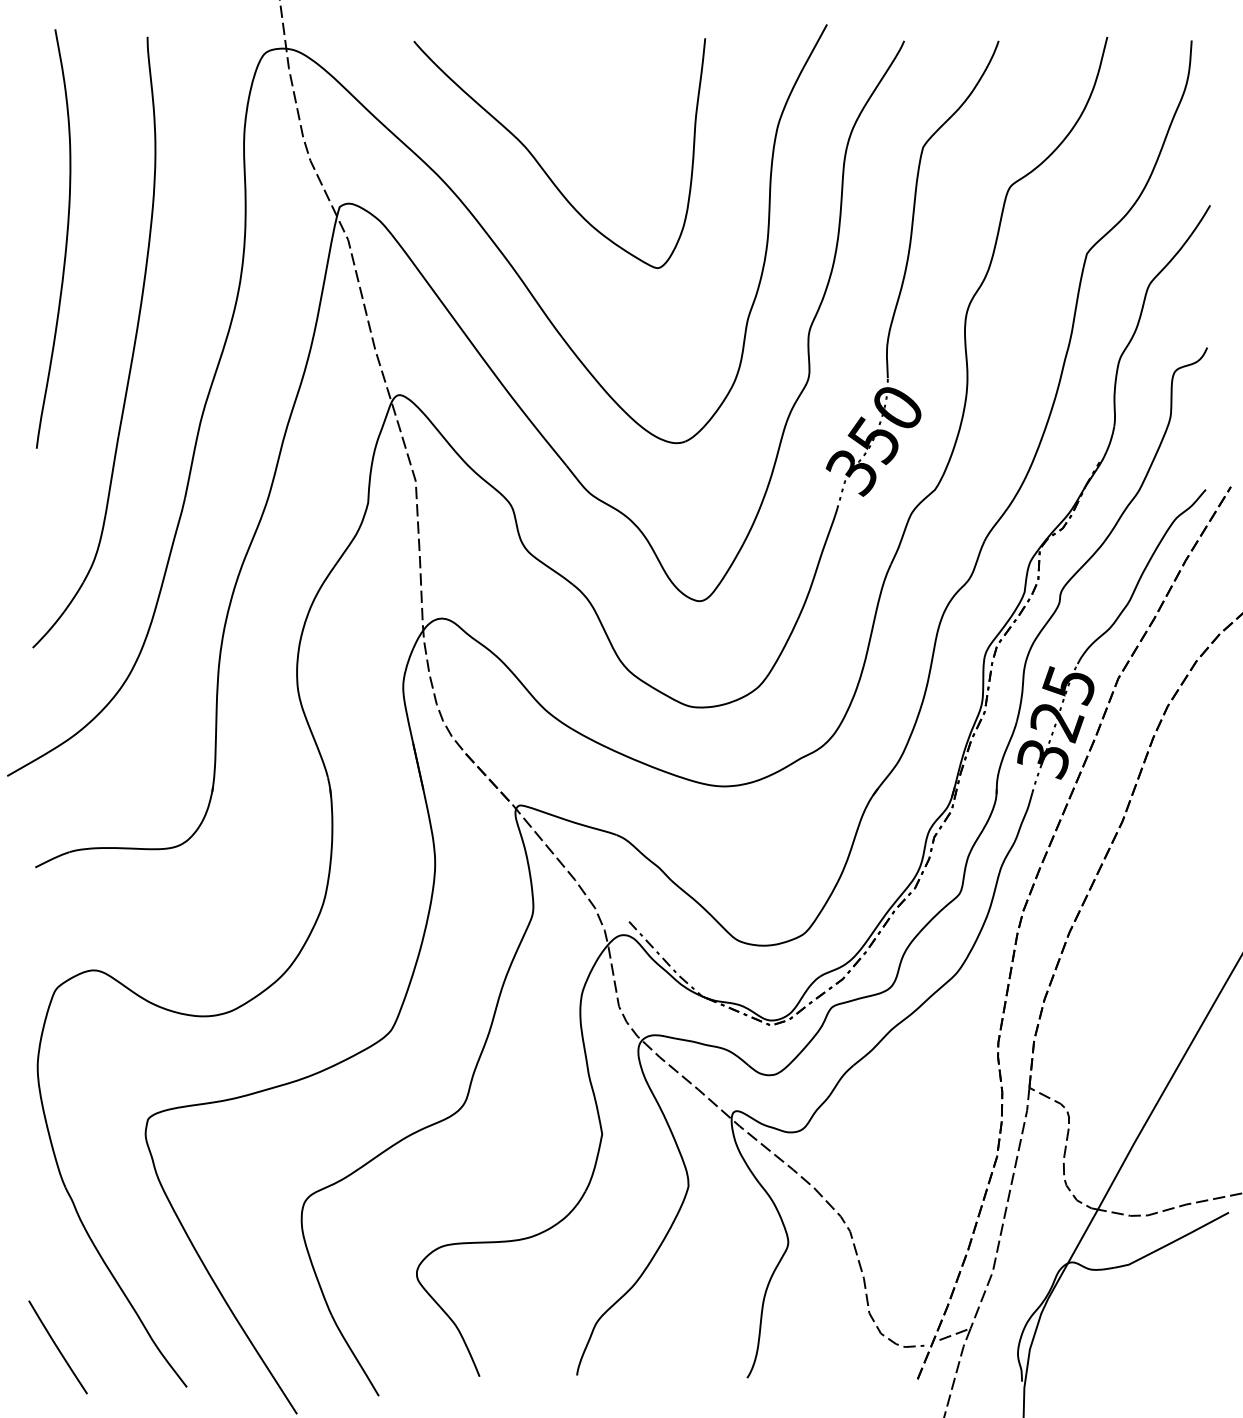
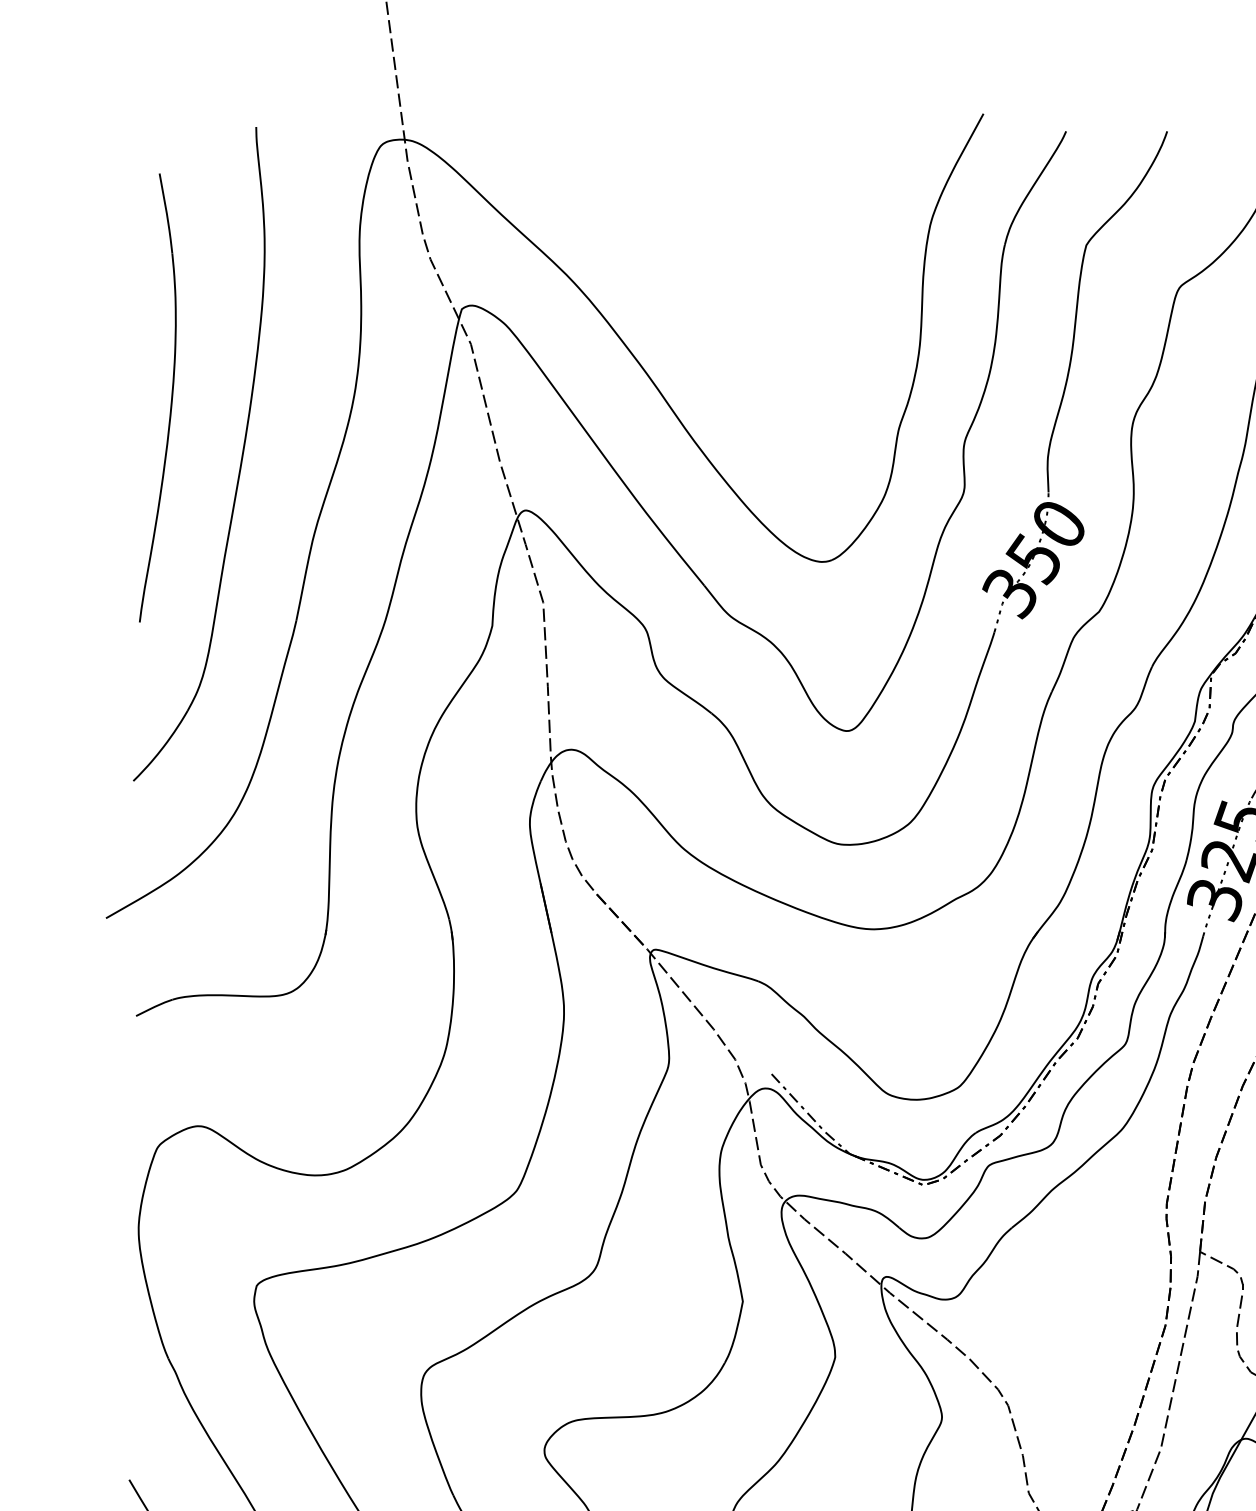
part: (541, 165) -> (677, 264), removed
part: (65, 241) -> (170, 400), moved

